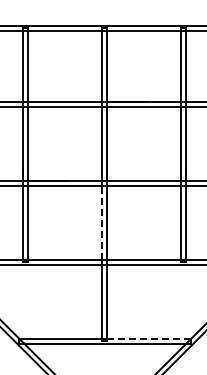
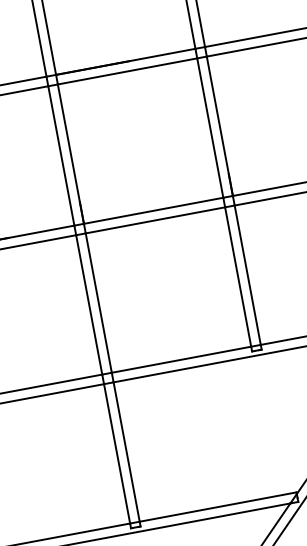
line: (102, 222) -> (89, 304), dashed -> solid
line: (148, 338) -> (217, 507), dashed -> solid

